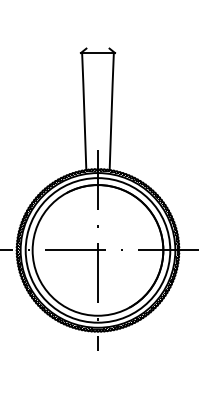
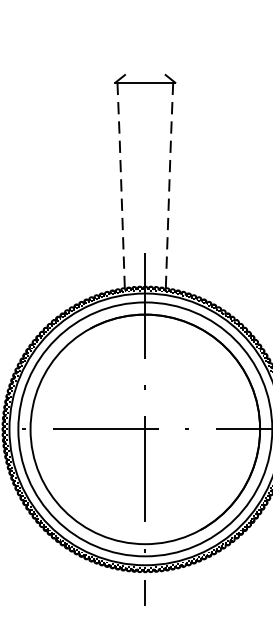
line: (84, 111) -> (121, 185), solid -> dashed
line: (111, 111) -> (169, 185), solid -> dashed

